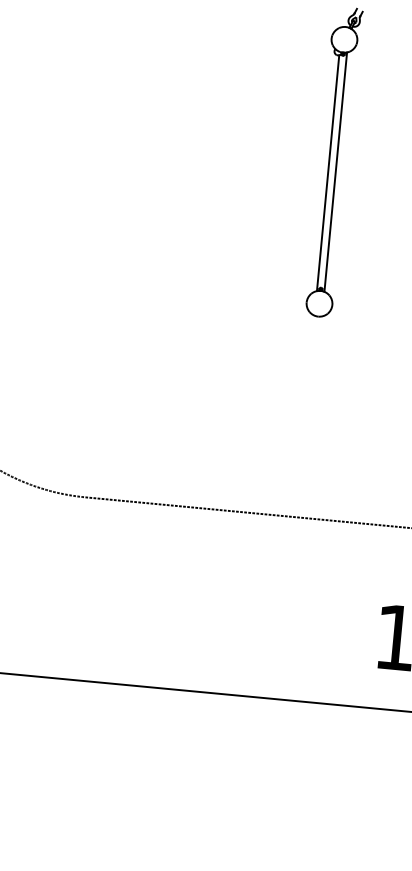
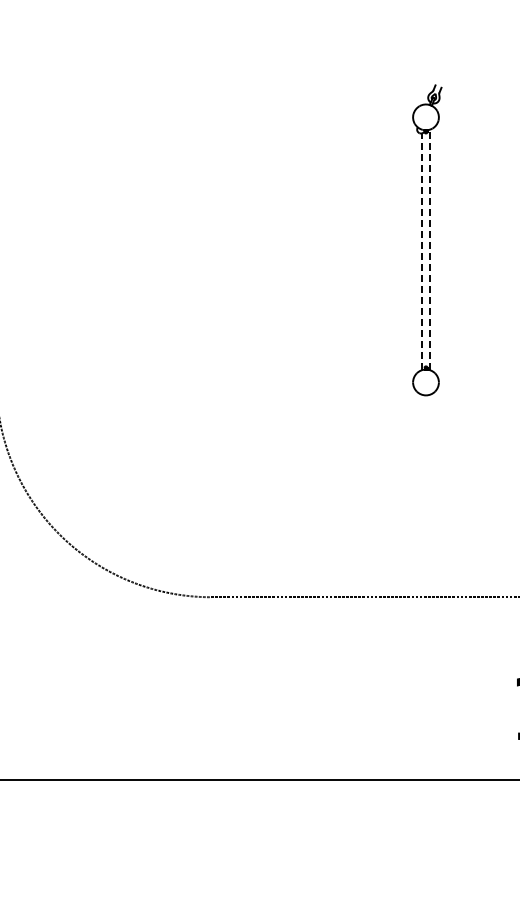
line: (335, 171) -> (429, 249), solid -> dashed
line: (328, 173) -> (422, 251), solid -> dashed

